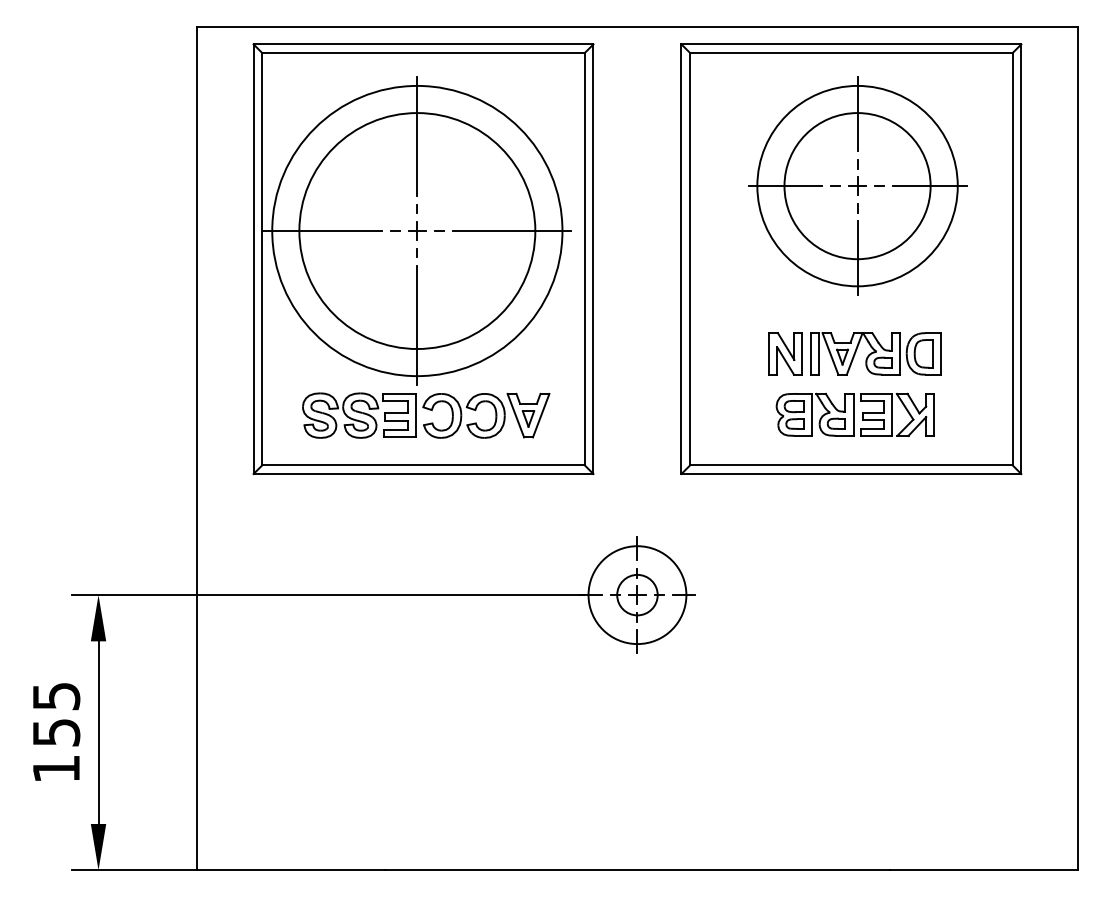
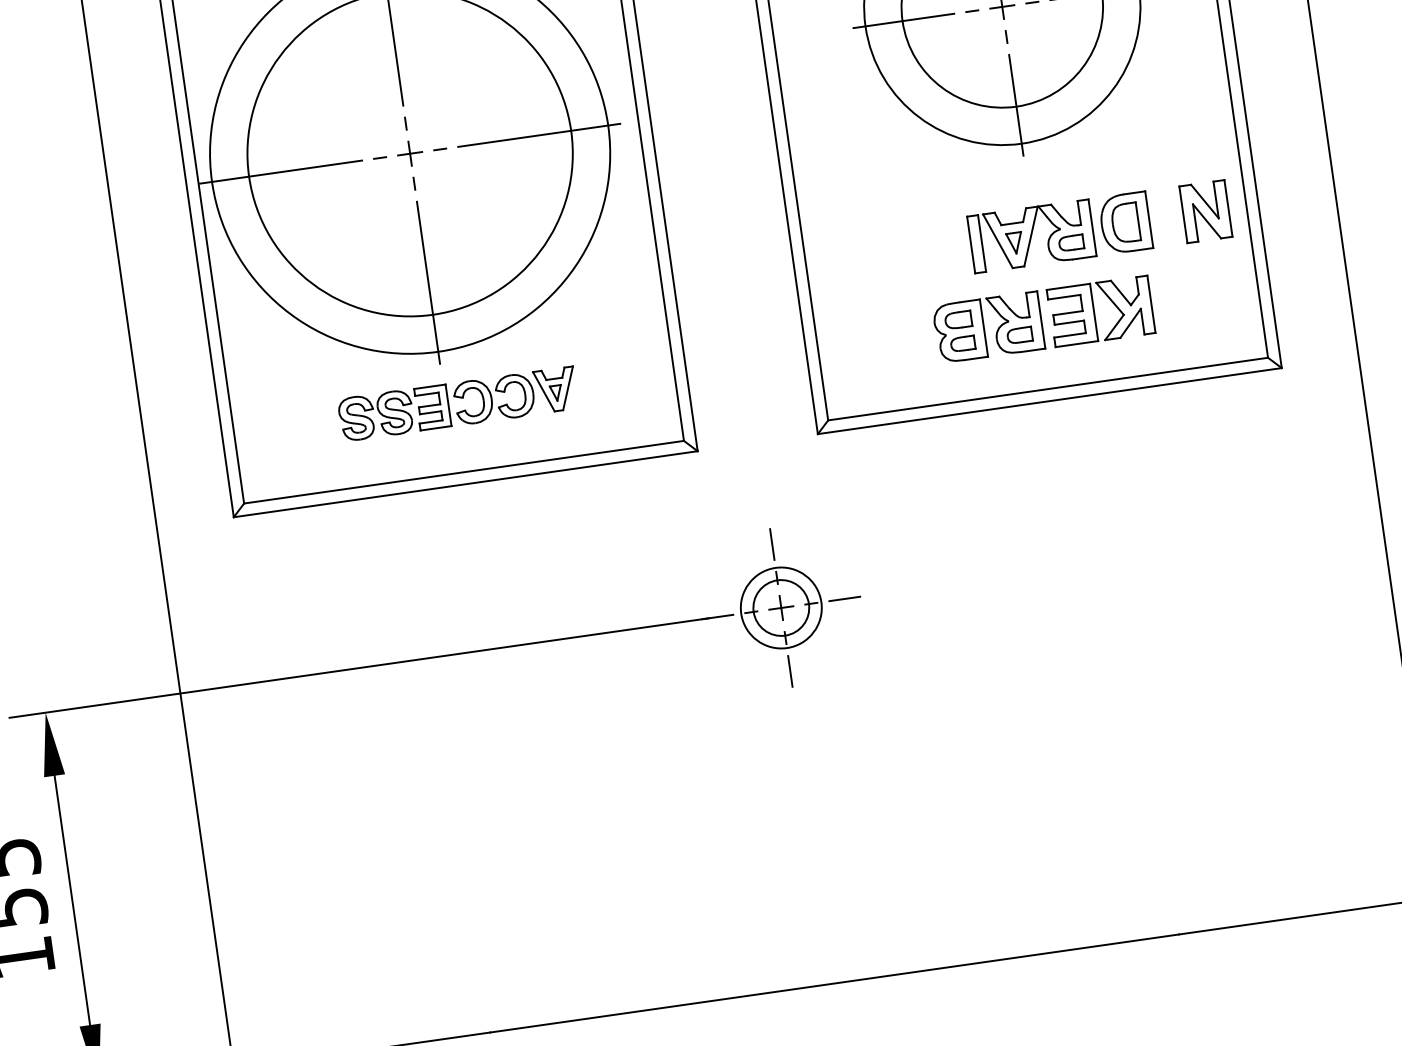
part: (785, 353) -> (1205, 211), moved
part: (426, 415) -> (458, 403), size x0.7
circle: (637, 595) -> (781, 608), size x0.6

